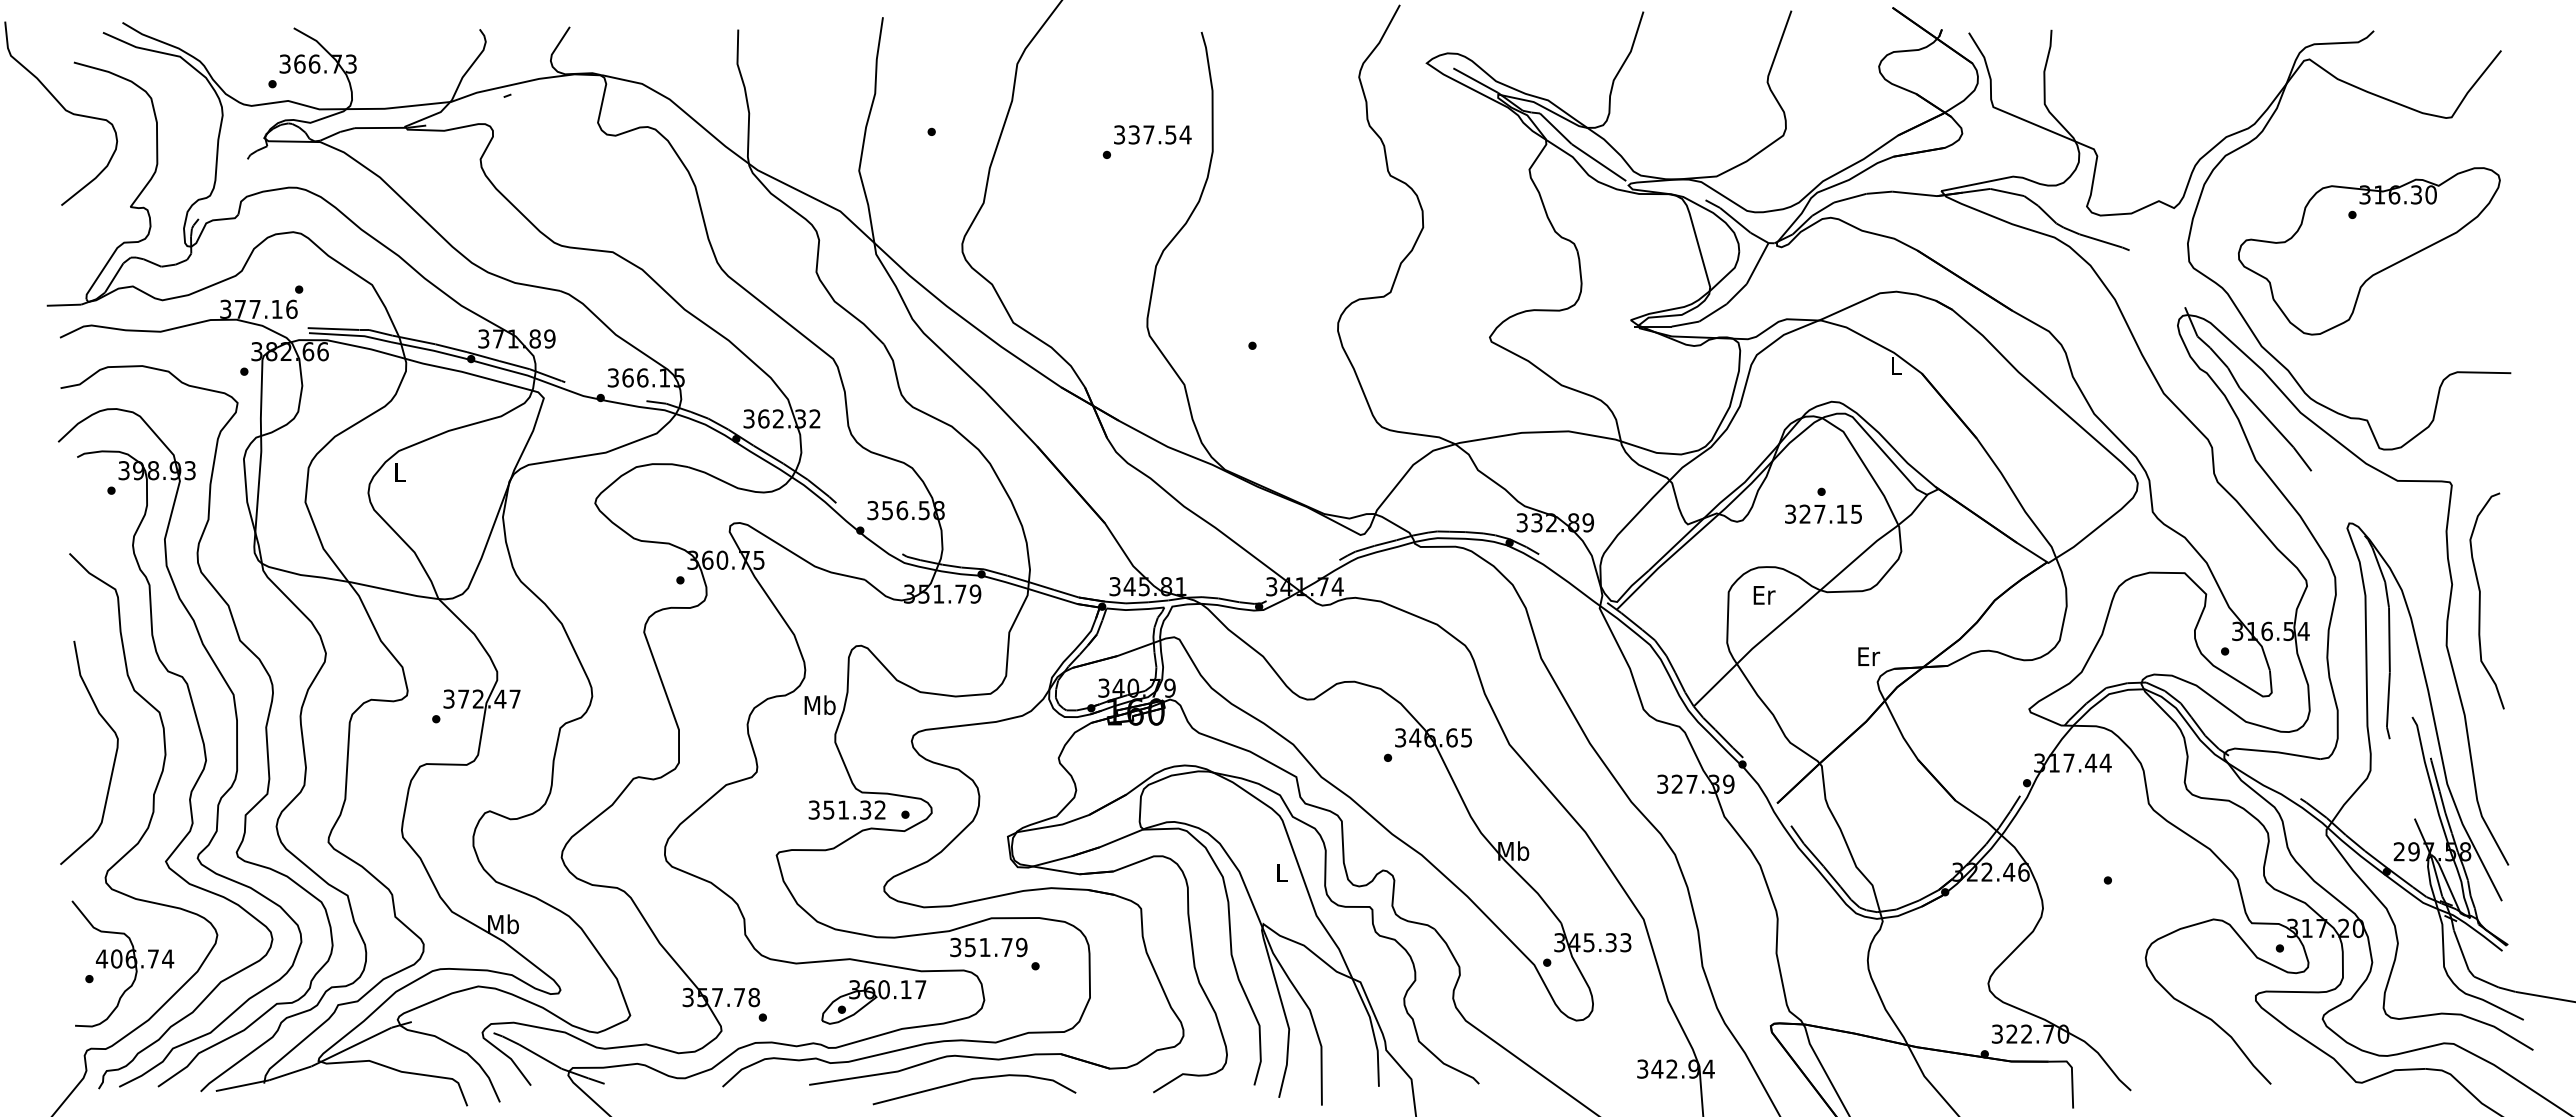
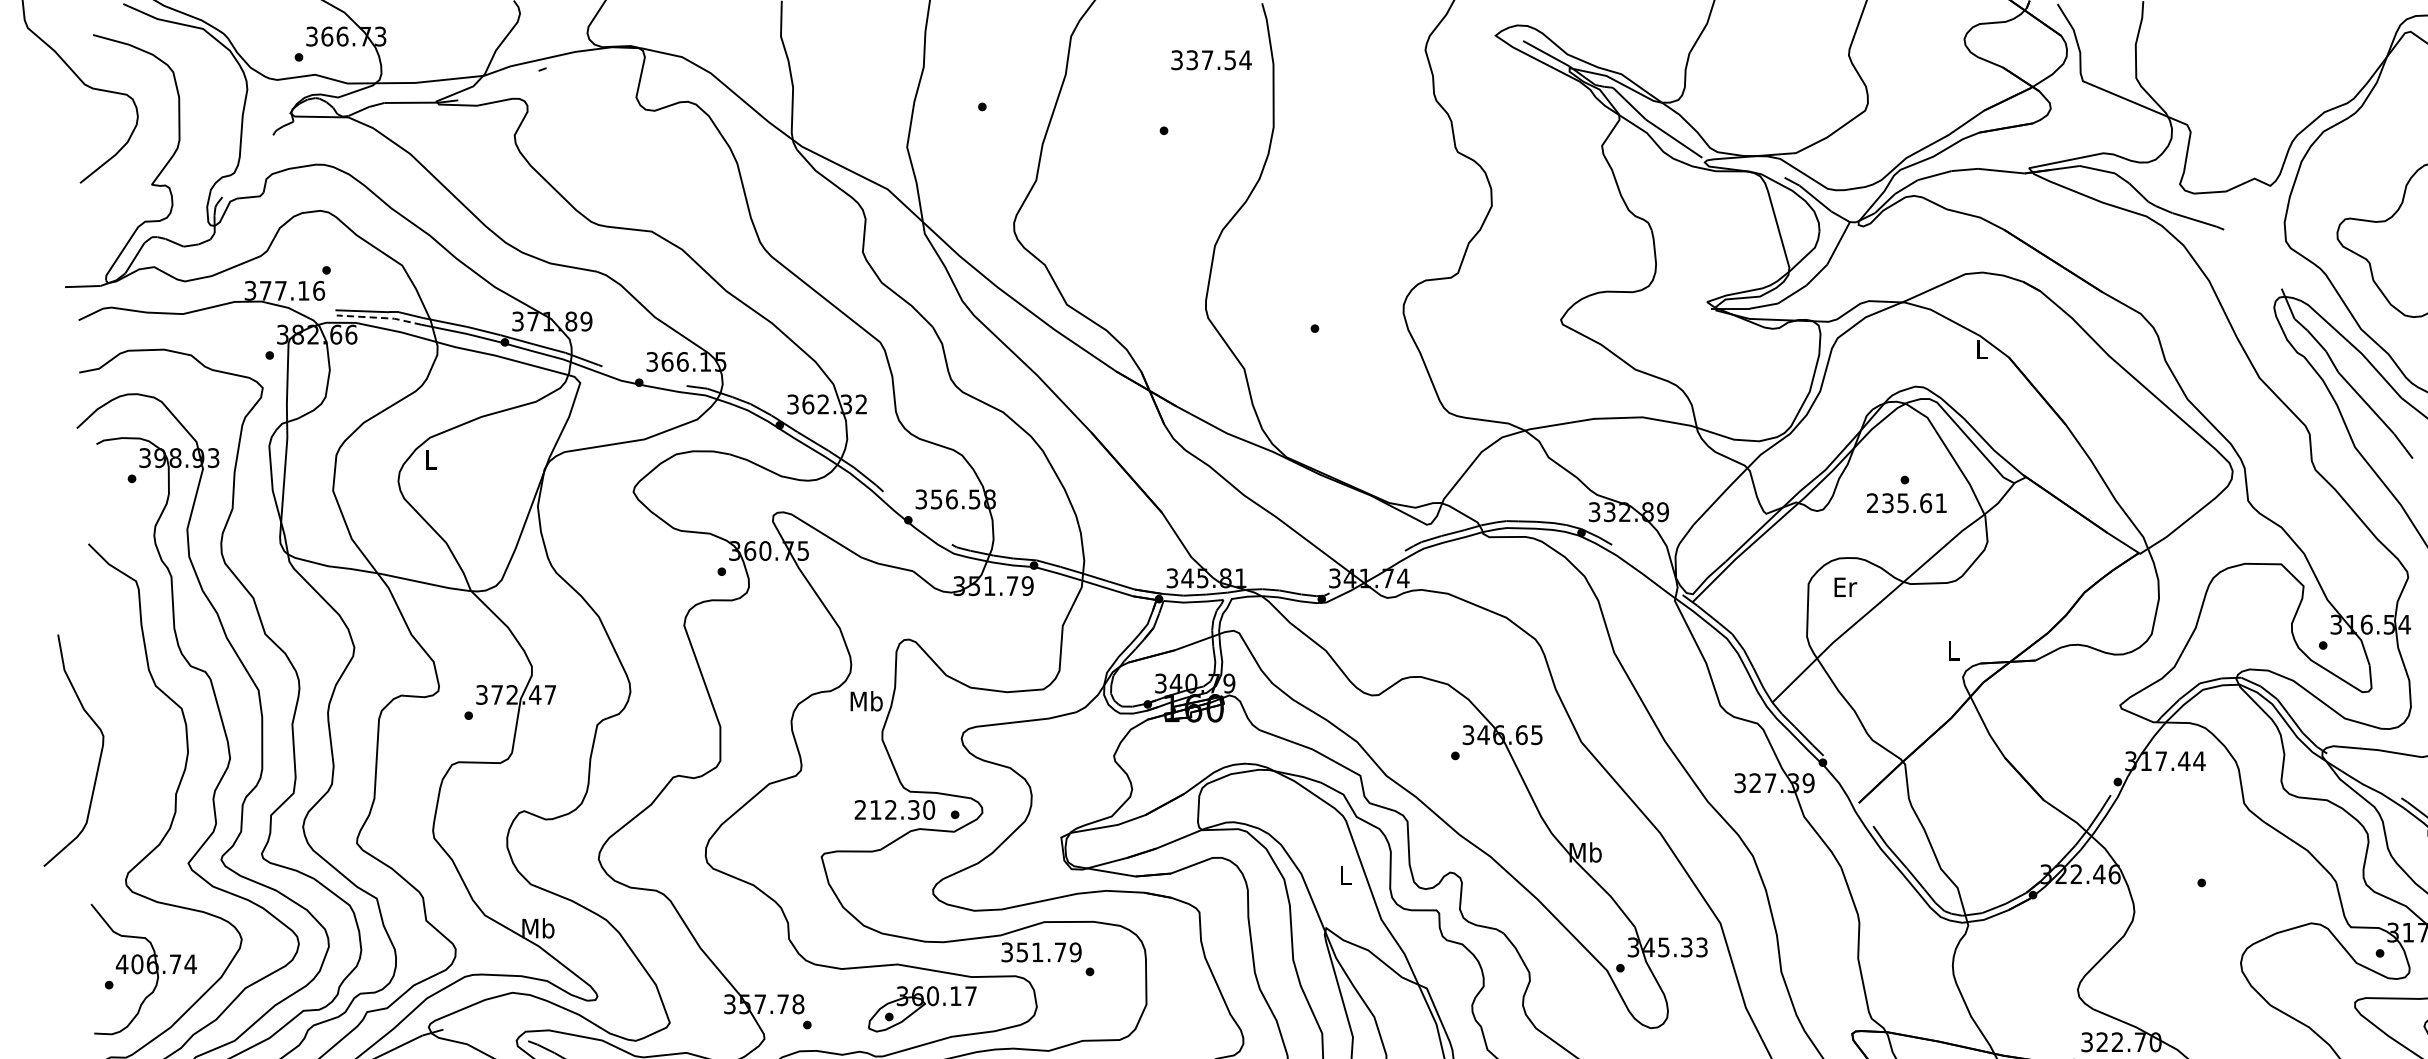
text: (1152, 134) -> (1211, 59), moved
line: (350, 335) -> (379, 317), solid -> dashed
text: (1823, 513) -> (1906, 502), 327.15 -> 235.61
text: (1869, 656) -> (1954, 650), Er -> L
curve: (114, 756) -> (99, 754), moved
text: (847, 809) -> (895, 809), 351.32 -> 212.30

